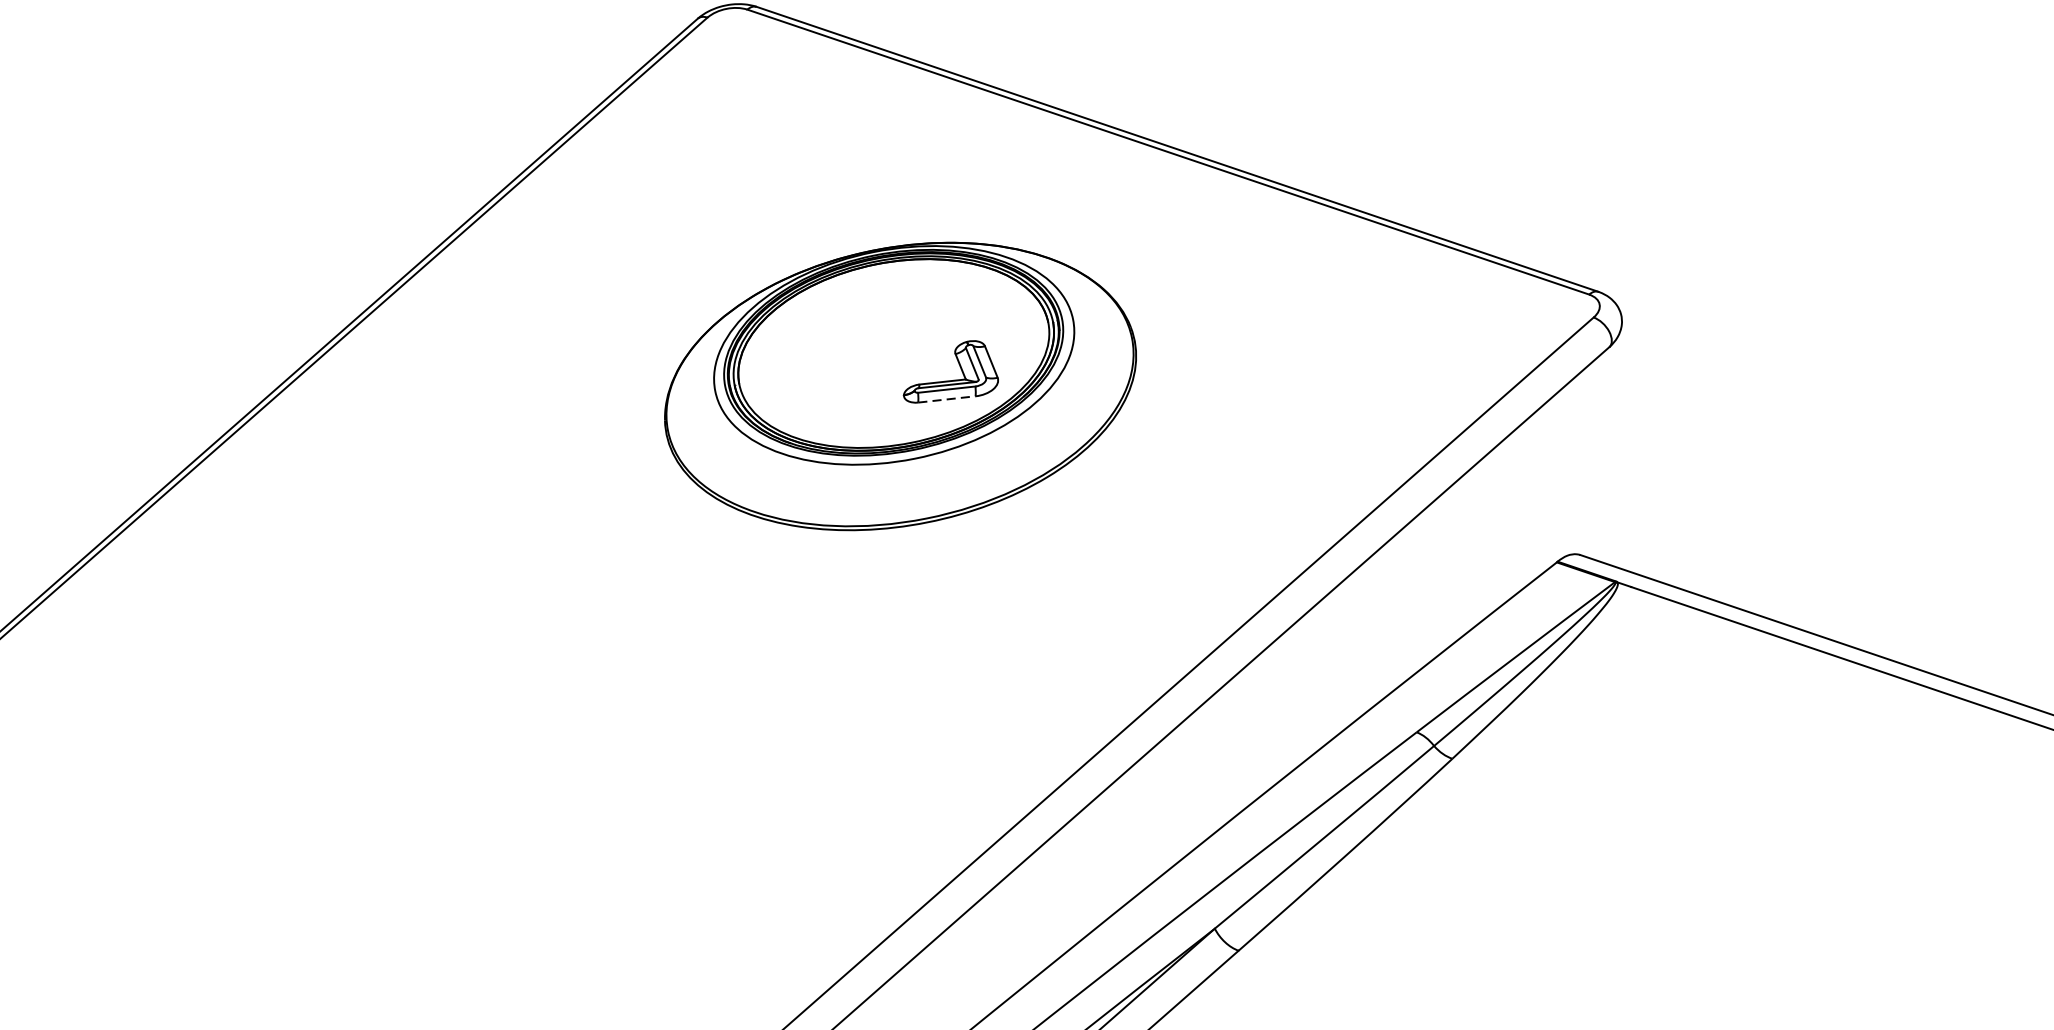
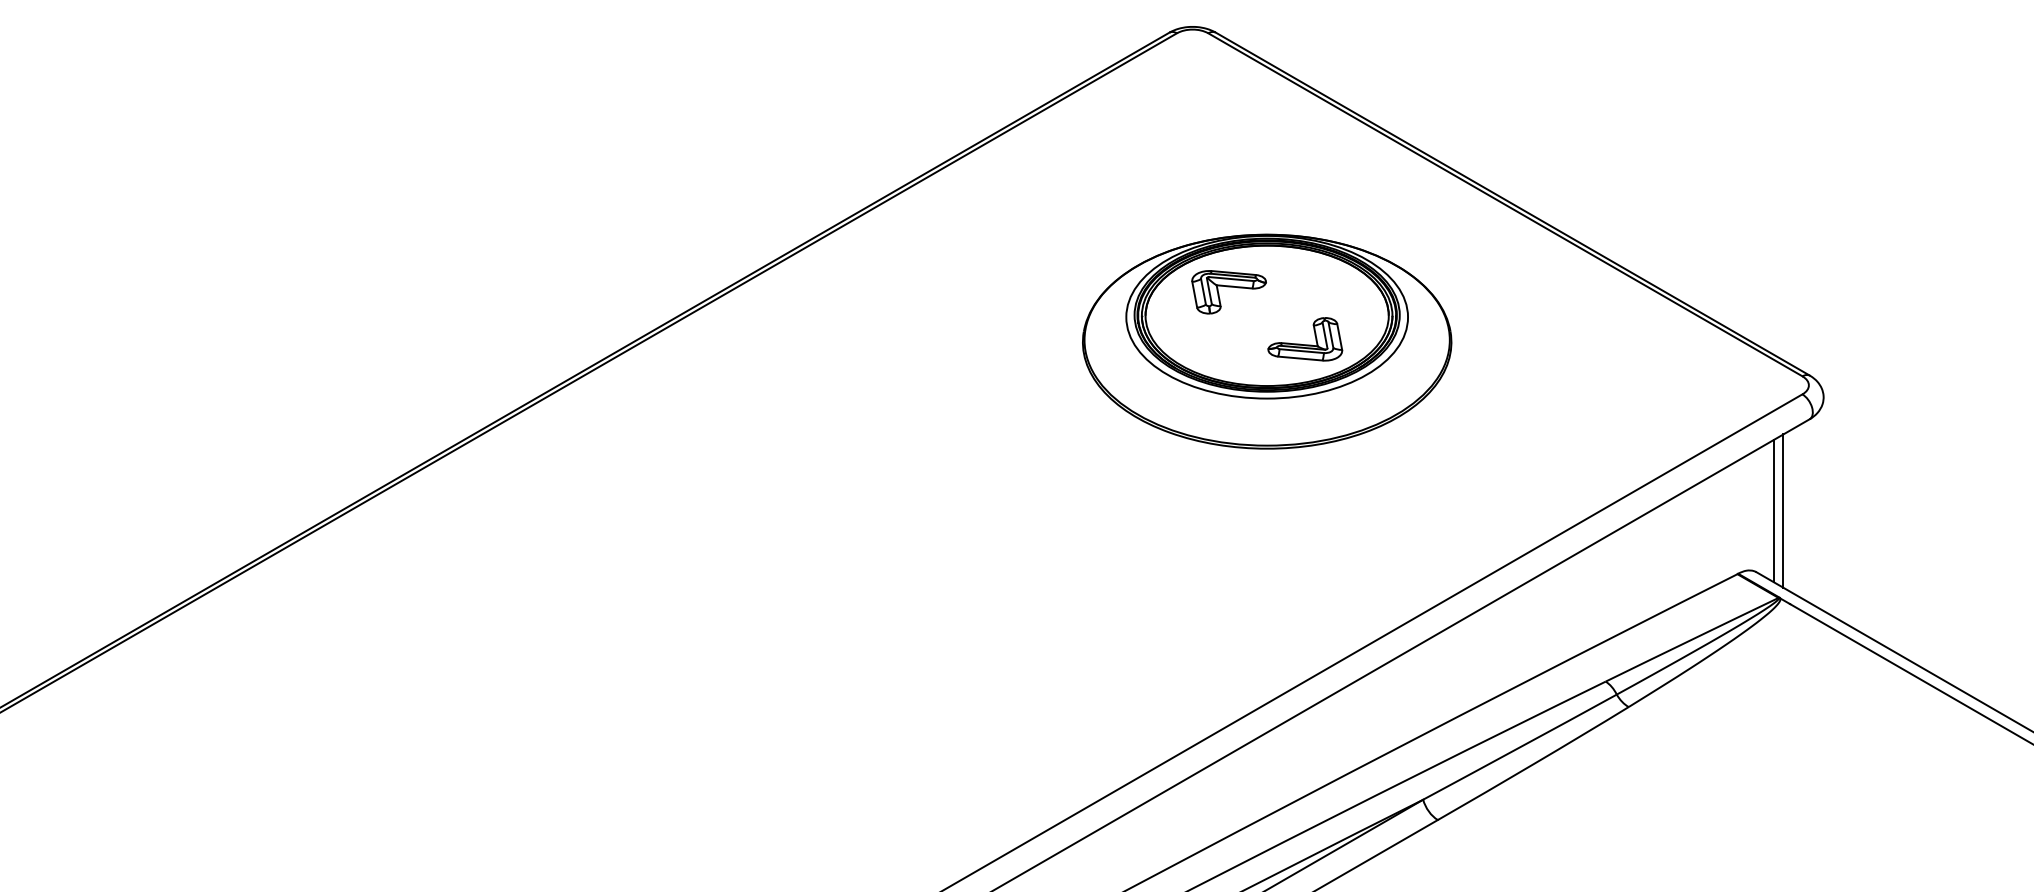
part: (838, 333) -> (1228, 292), added
line: (947, 399) -> (1300, 358), dashed -> solid
line: (1599, 469) -> (1783, 510), added
line: (1586, 472) -> (1773, 510), added

